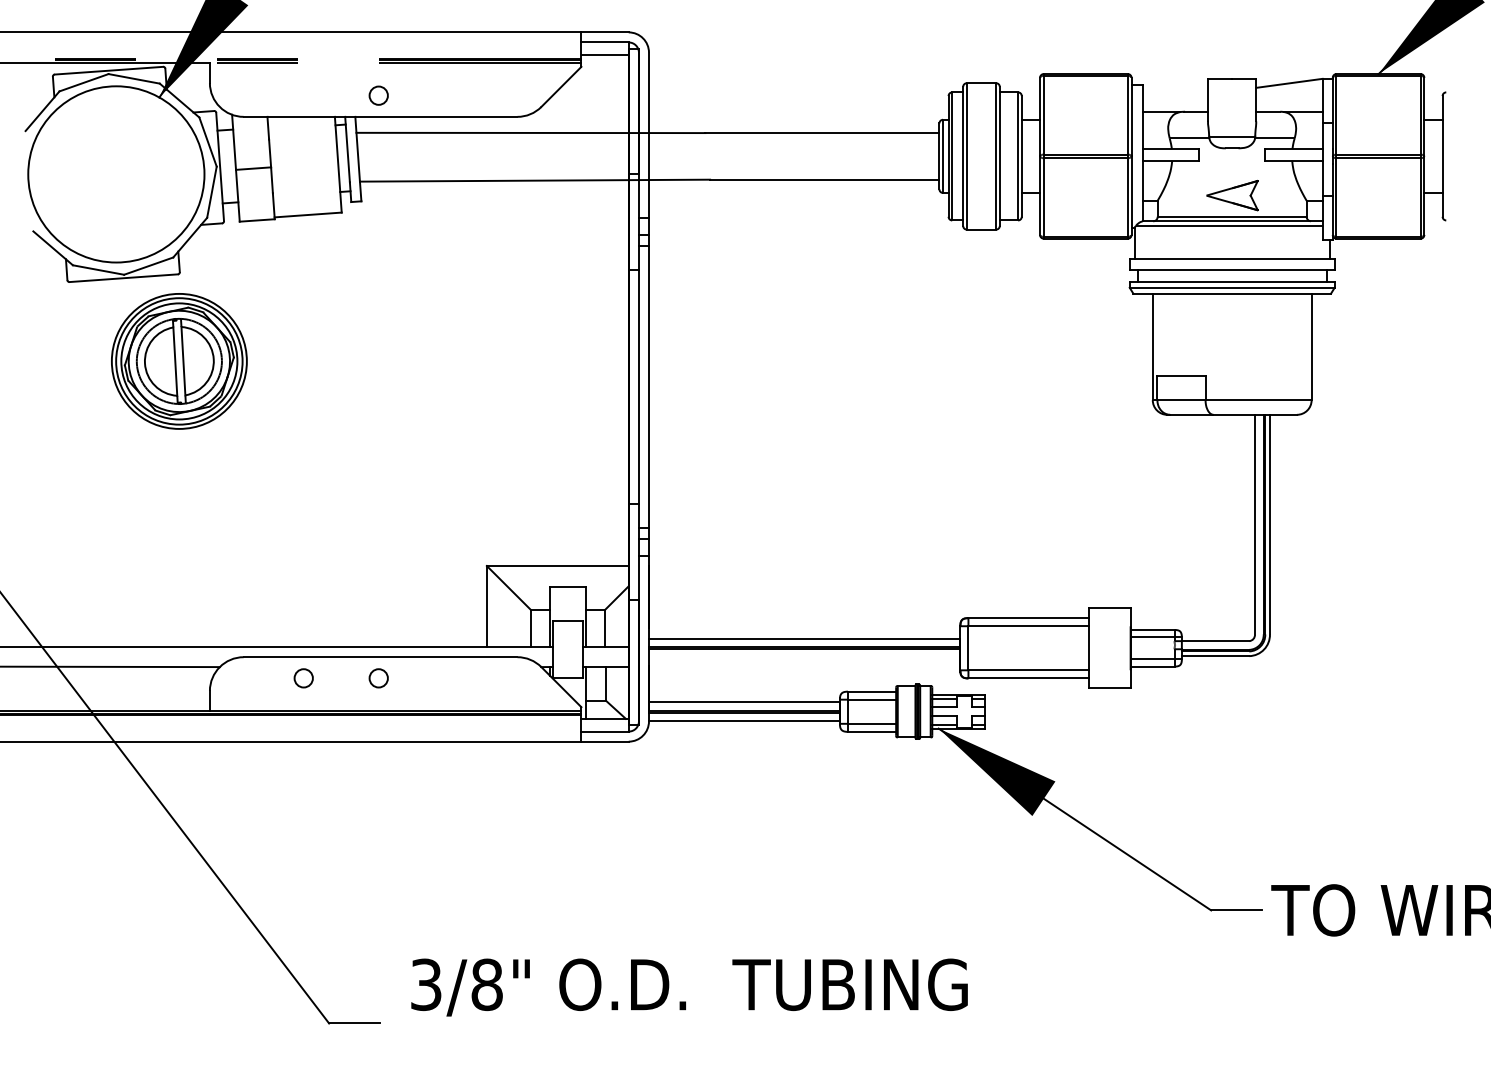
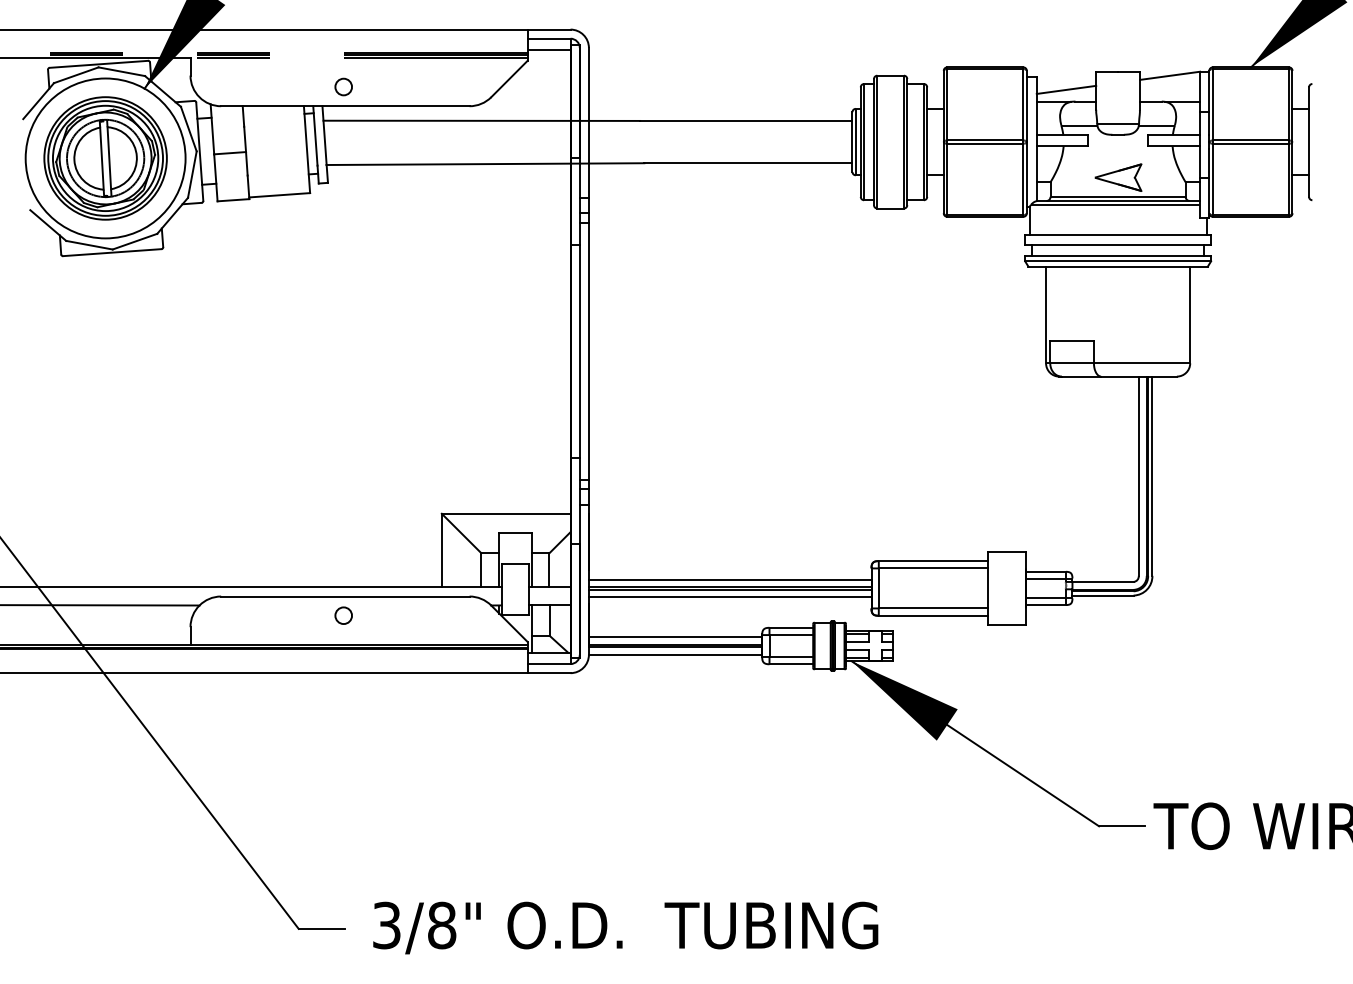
line: (1175, 98) -> (1066, 89), added
part: (179, 361) -> (105, 158), moved
line: (804, 657) -> (730, 596), added
circle: (303, 678) -> (275, 615), removed
text: (689, 987) -> (625, 928), moved

